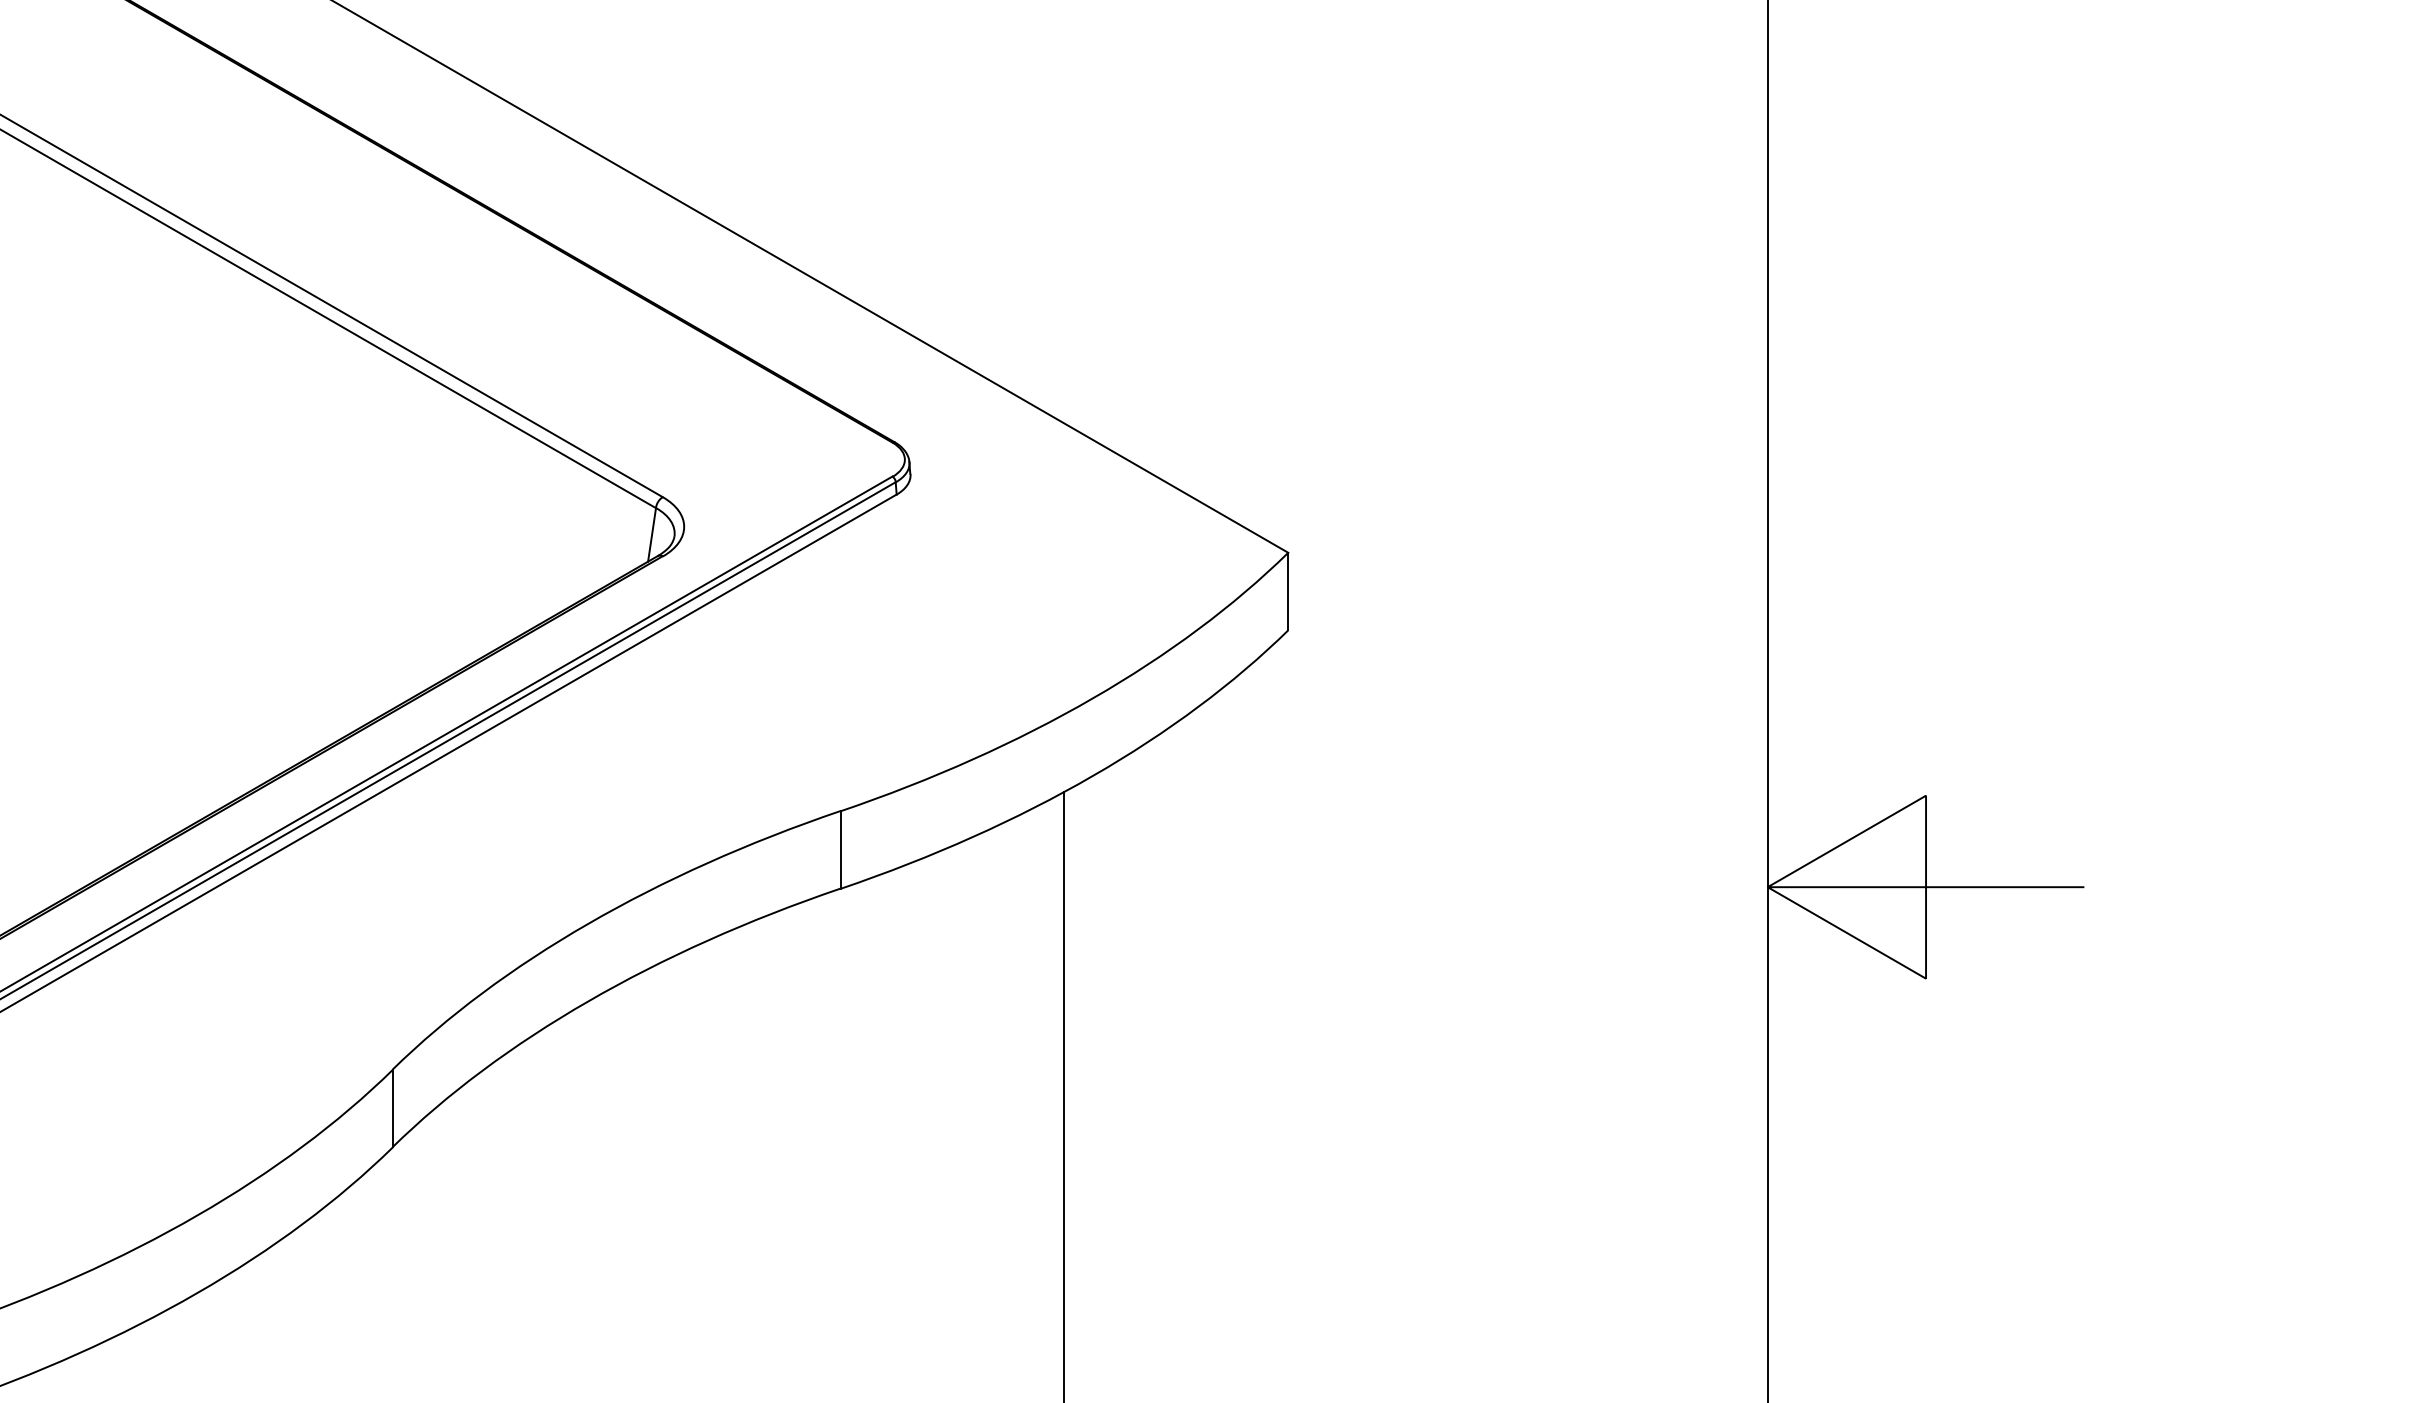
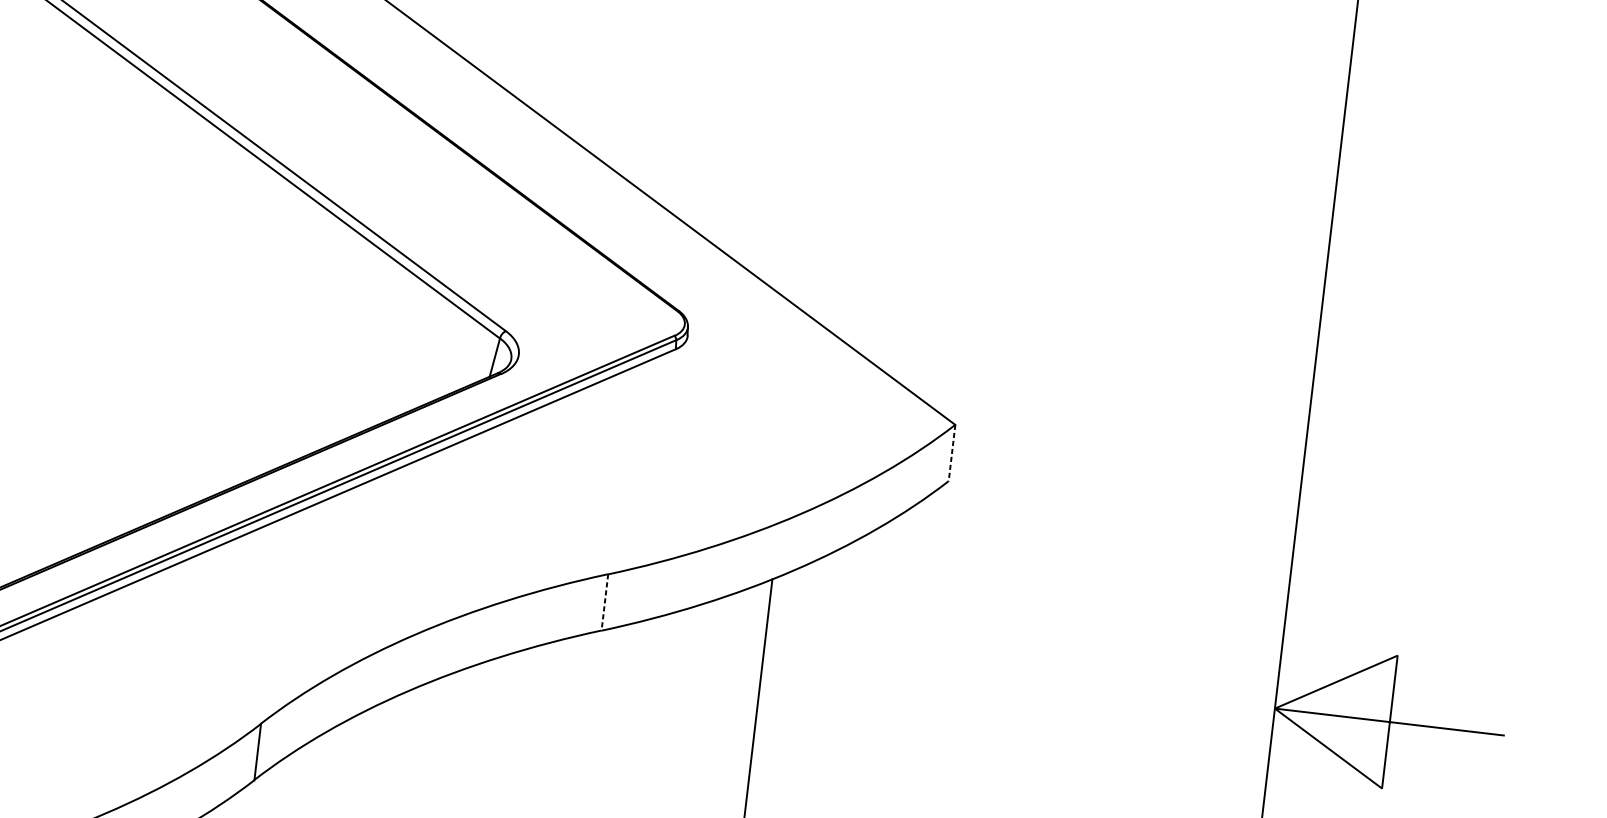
line: (1288, 591) -> (952, 453), solid -> dashed
line: (840, 849) -> (604, 602), solid -> dashed

